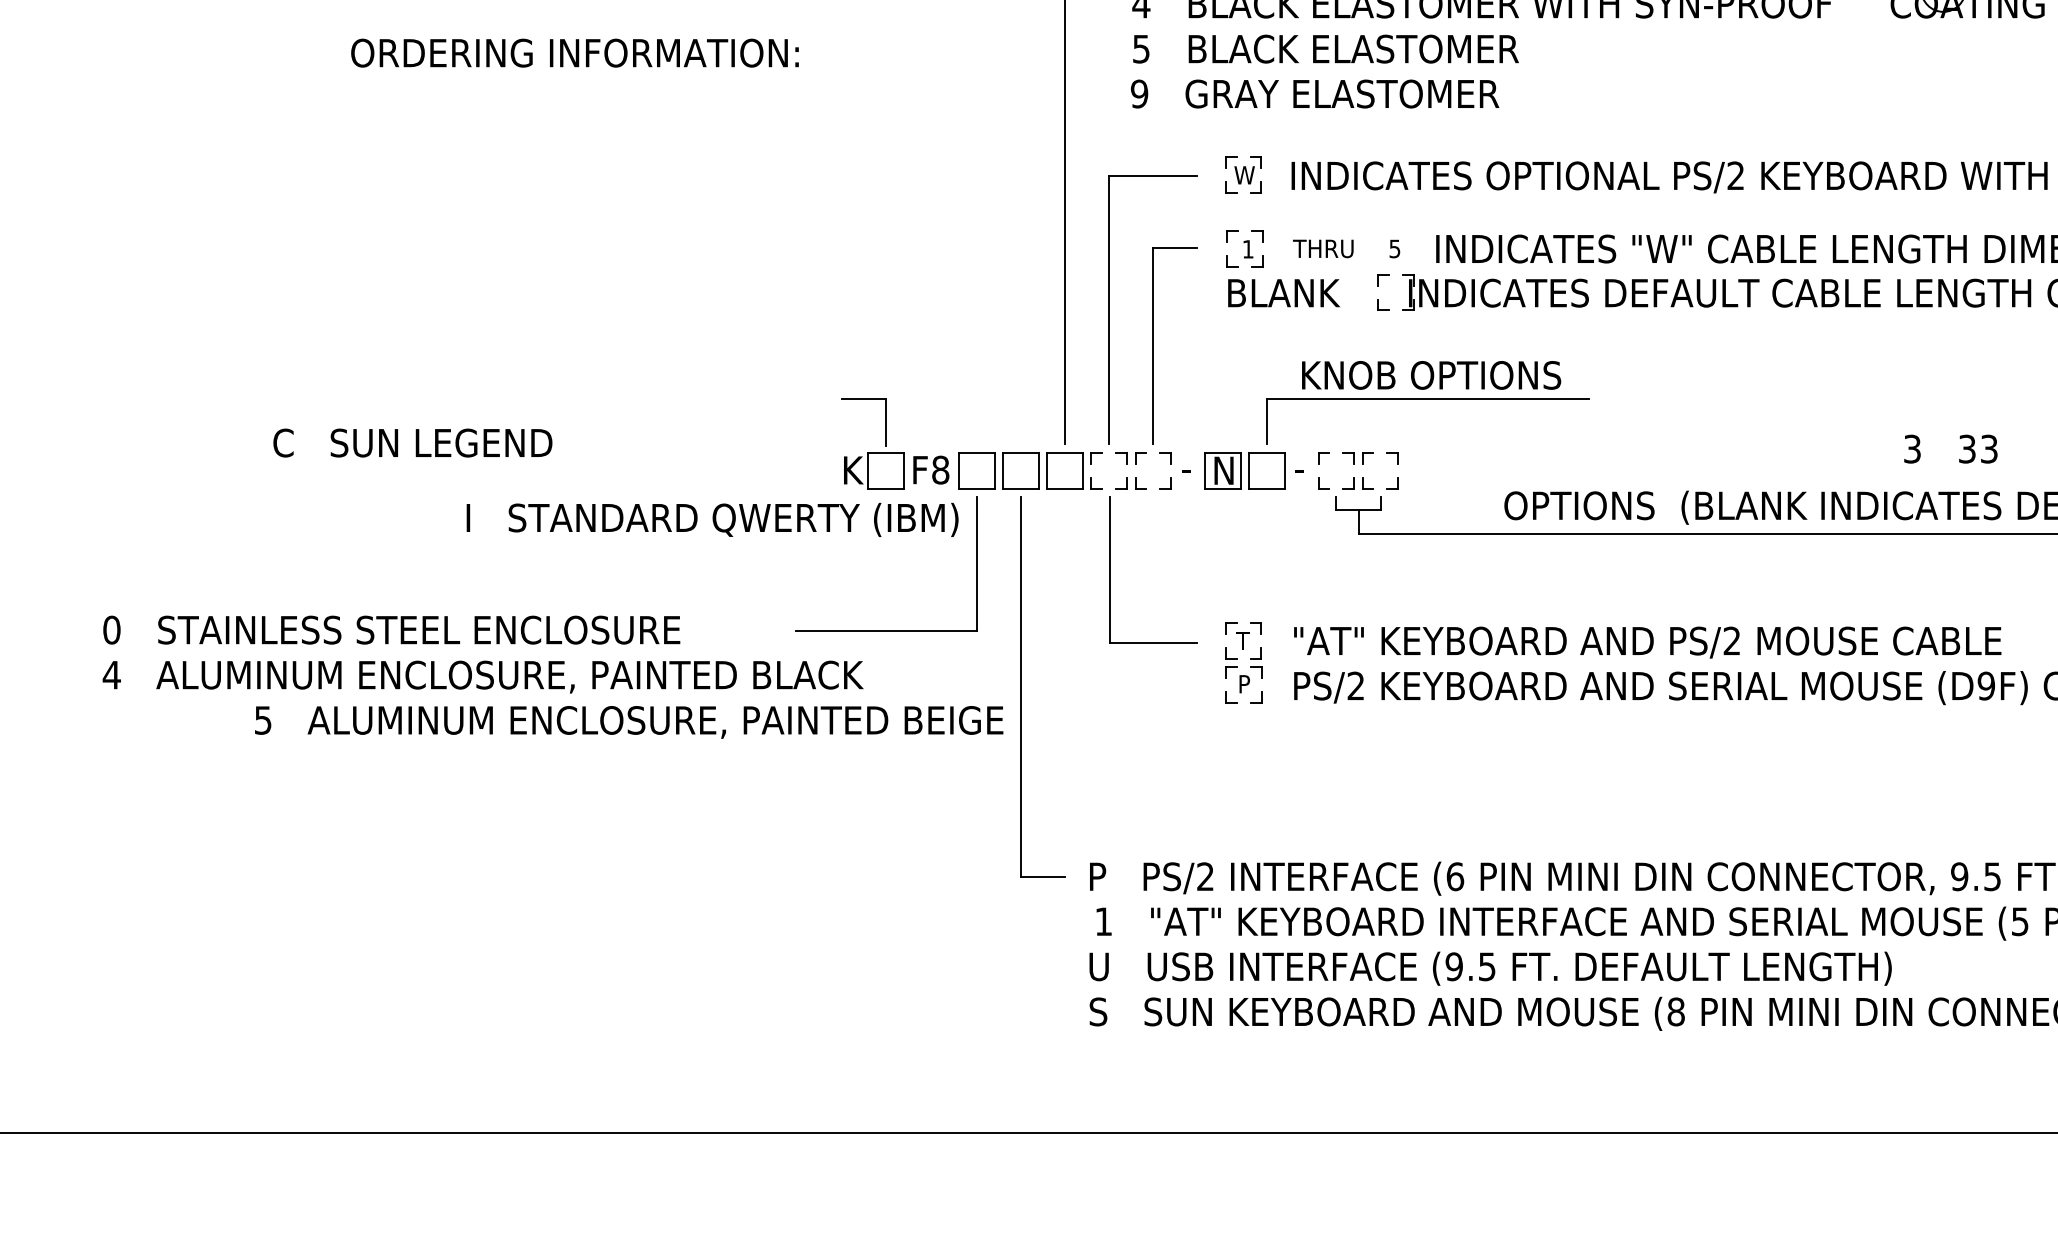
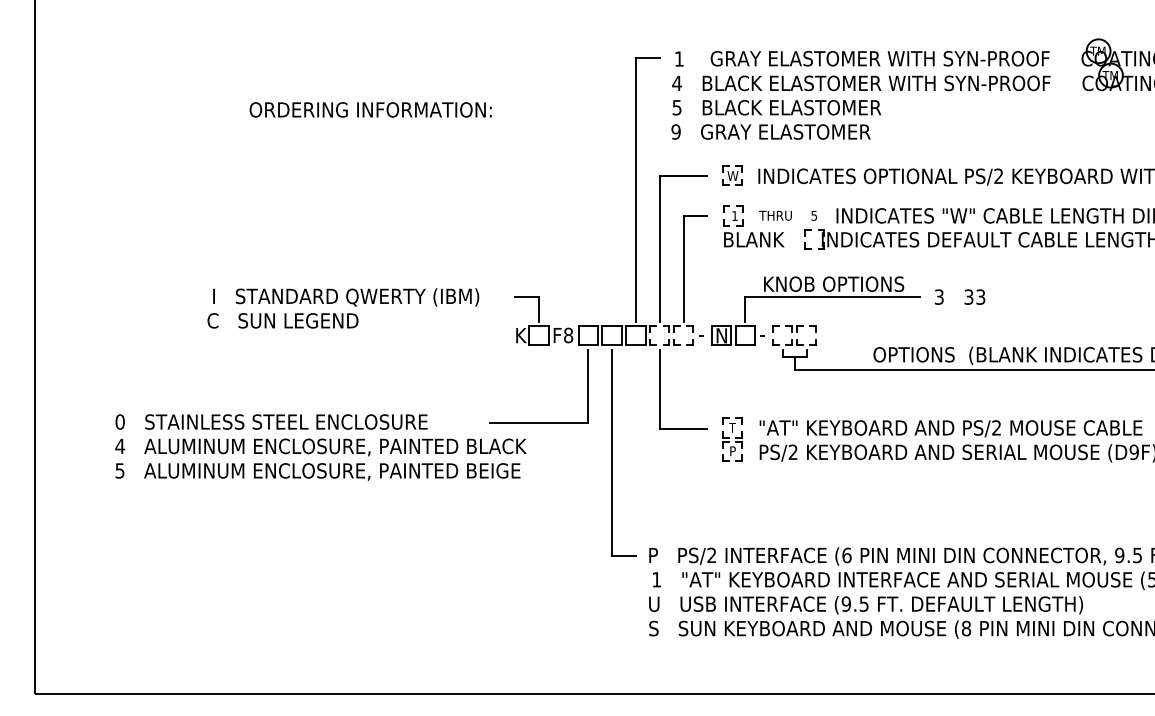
text: (1949, 447) -> (959, 296), moved
text: (713, 520) -> (346, 297), moved
text: (628, 721) -> (317, 471), moved

